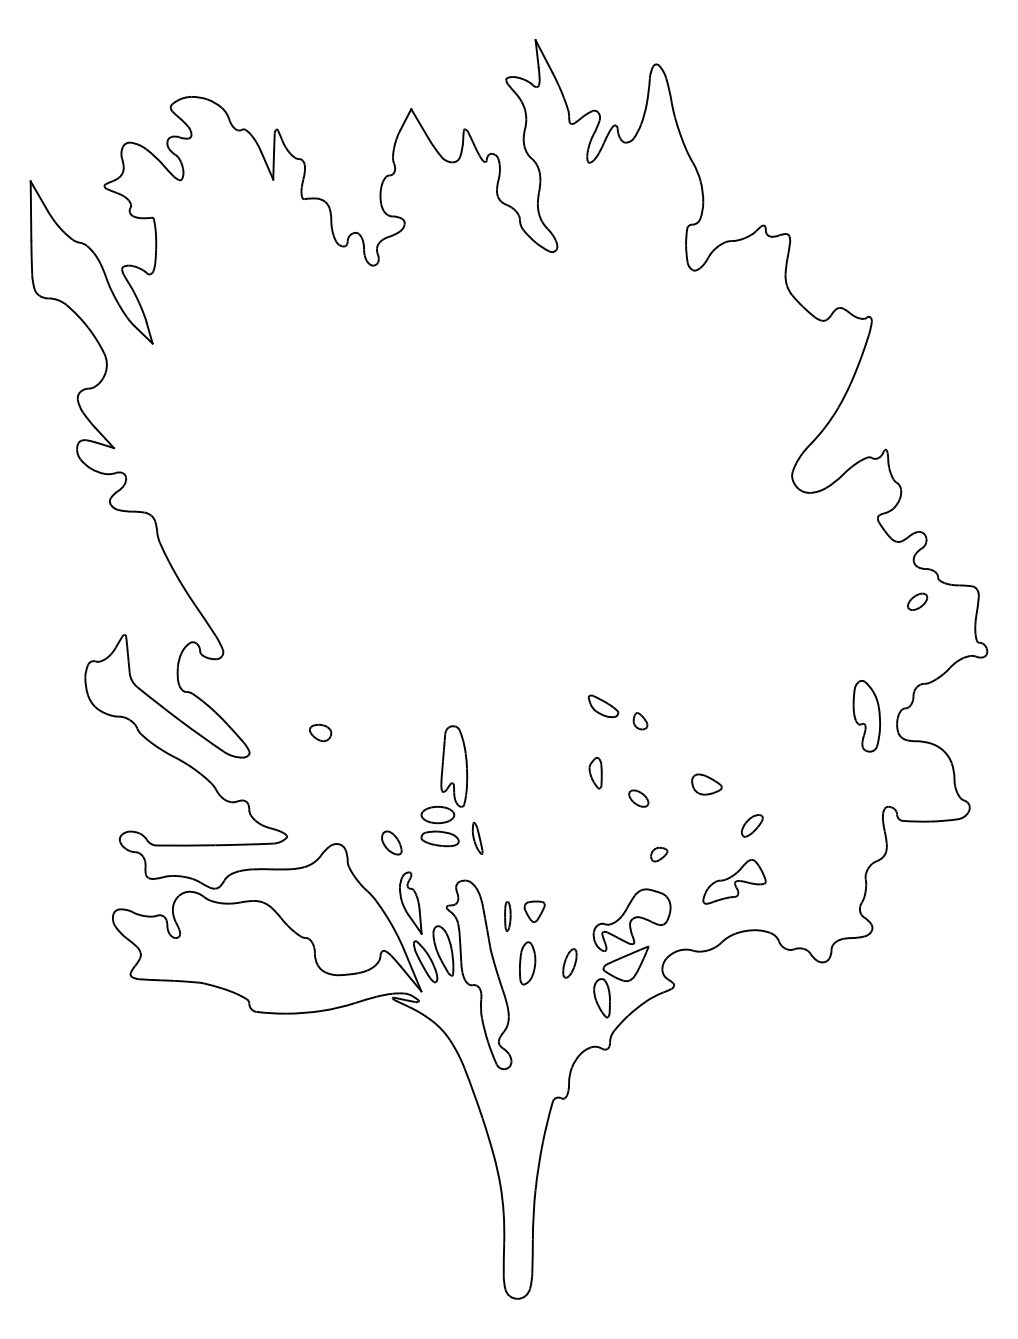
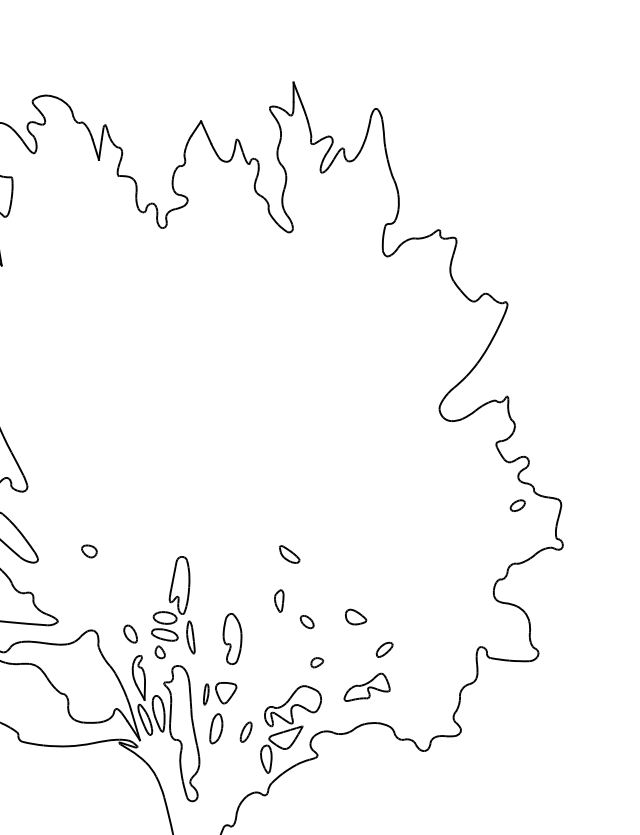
part: (866, 716) -> (232, 639), moved
part: (640, 721) -> (160, 652), moved
part: (477, 838) -> (191, 637), size x1.43
part: (534, 911) -> (225, 693), size x1.43

